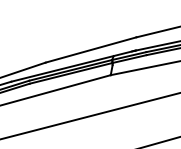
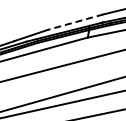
line: (90, 50) -> (75, 22), solid -> dashed

